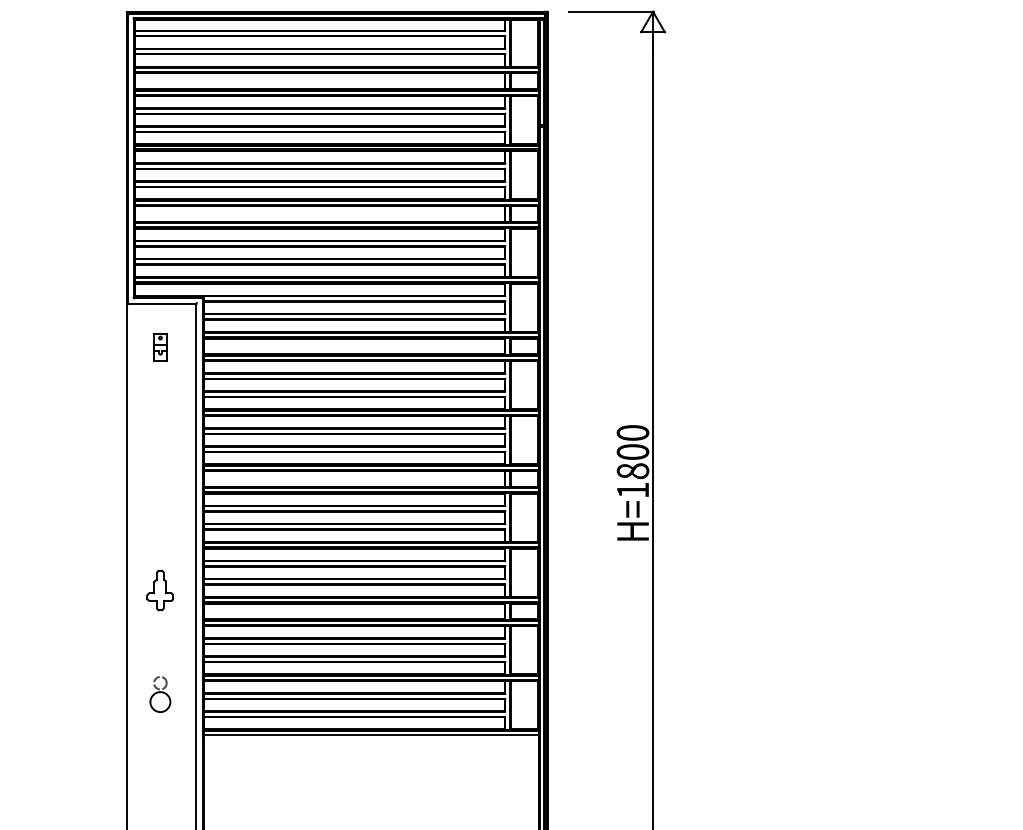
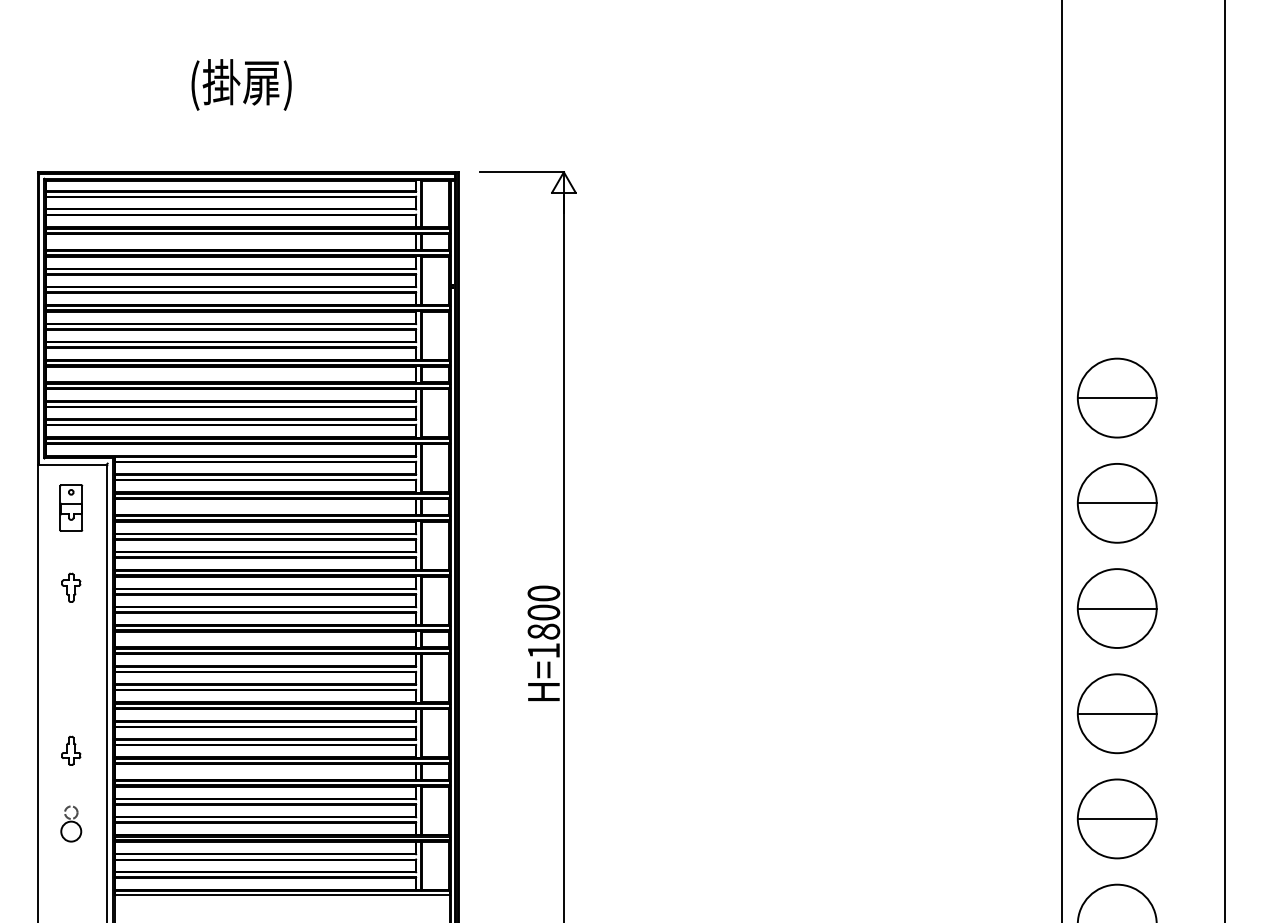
part: (160, 346) -> (71, 507), size x1.67
part: (160, 426) -> (71, 587), added
part: (160, 589) -> (71, 750), size x0.71
part: (160, 693) -> (71, 823), moved

